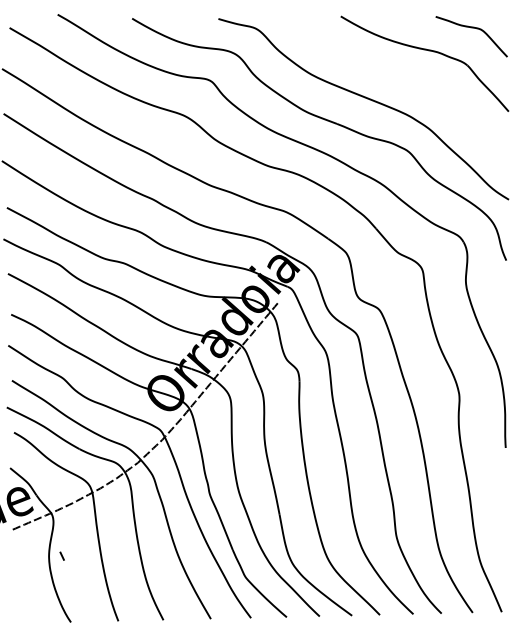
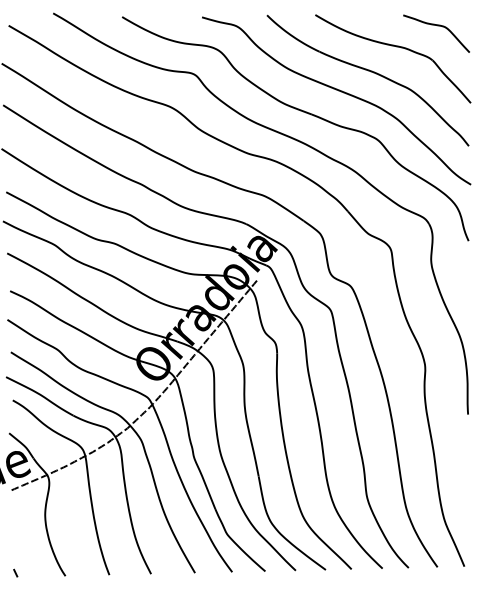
part: (401, 78) -> (371, 72), added
line: (61, 555) -> (15, 572), moved

